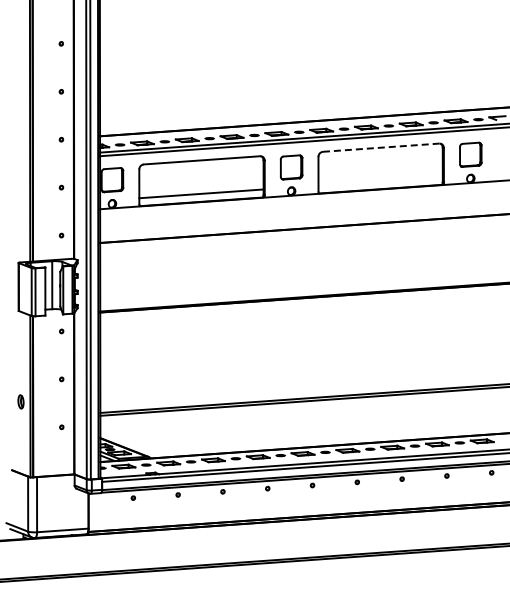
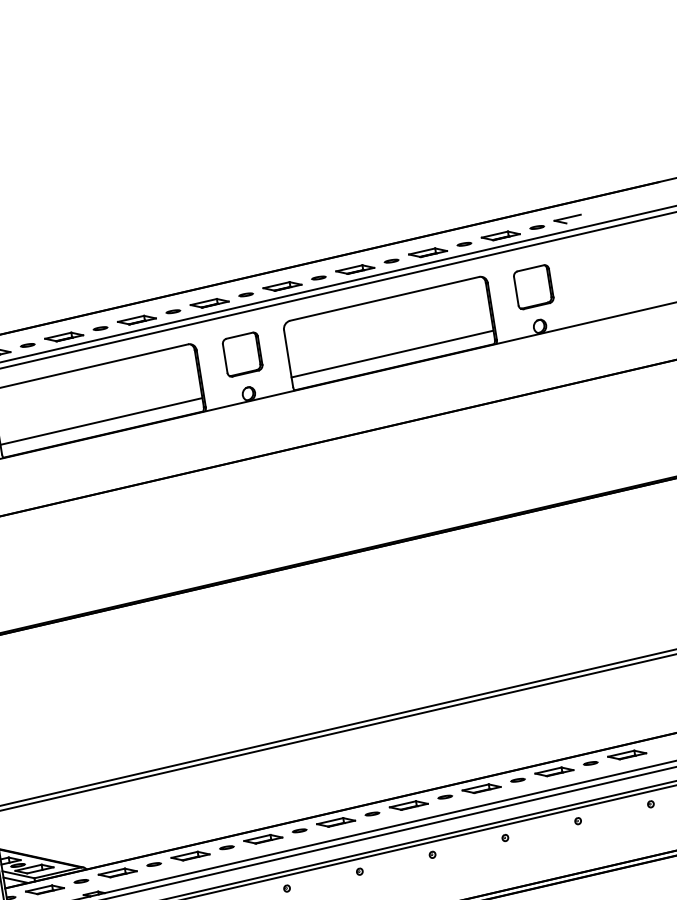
line: (381, 147) -> (385, 298), dashed -> solid
line: (380, 180) -> (392, 352), added

